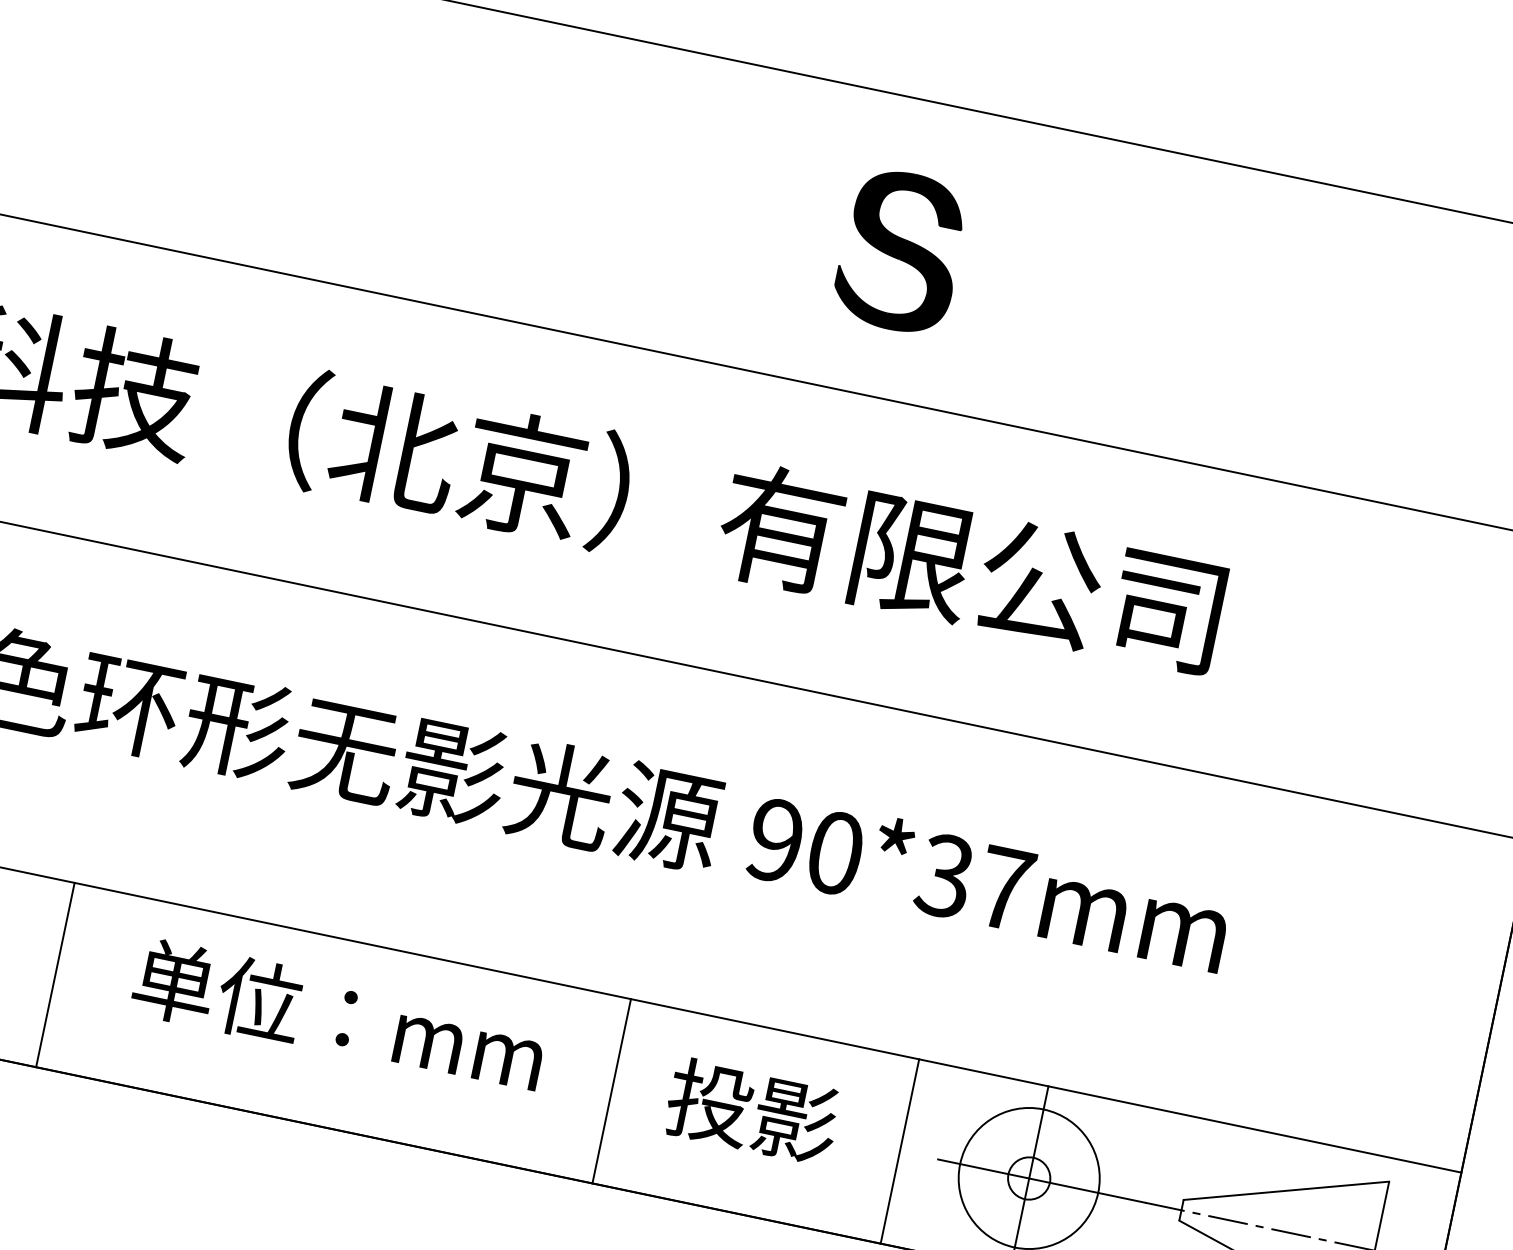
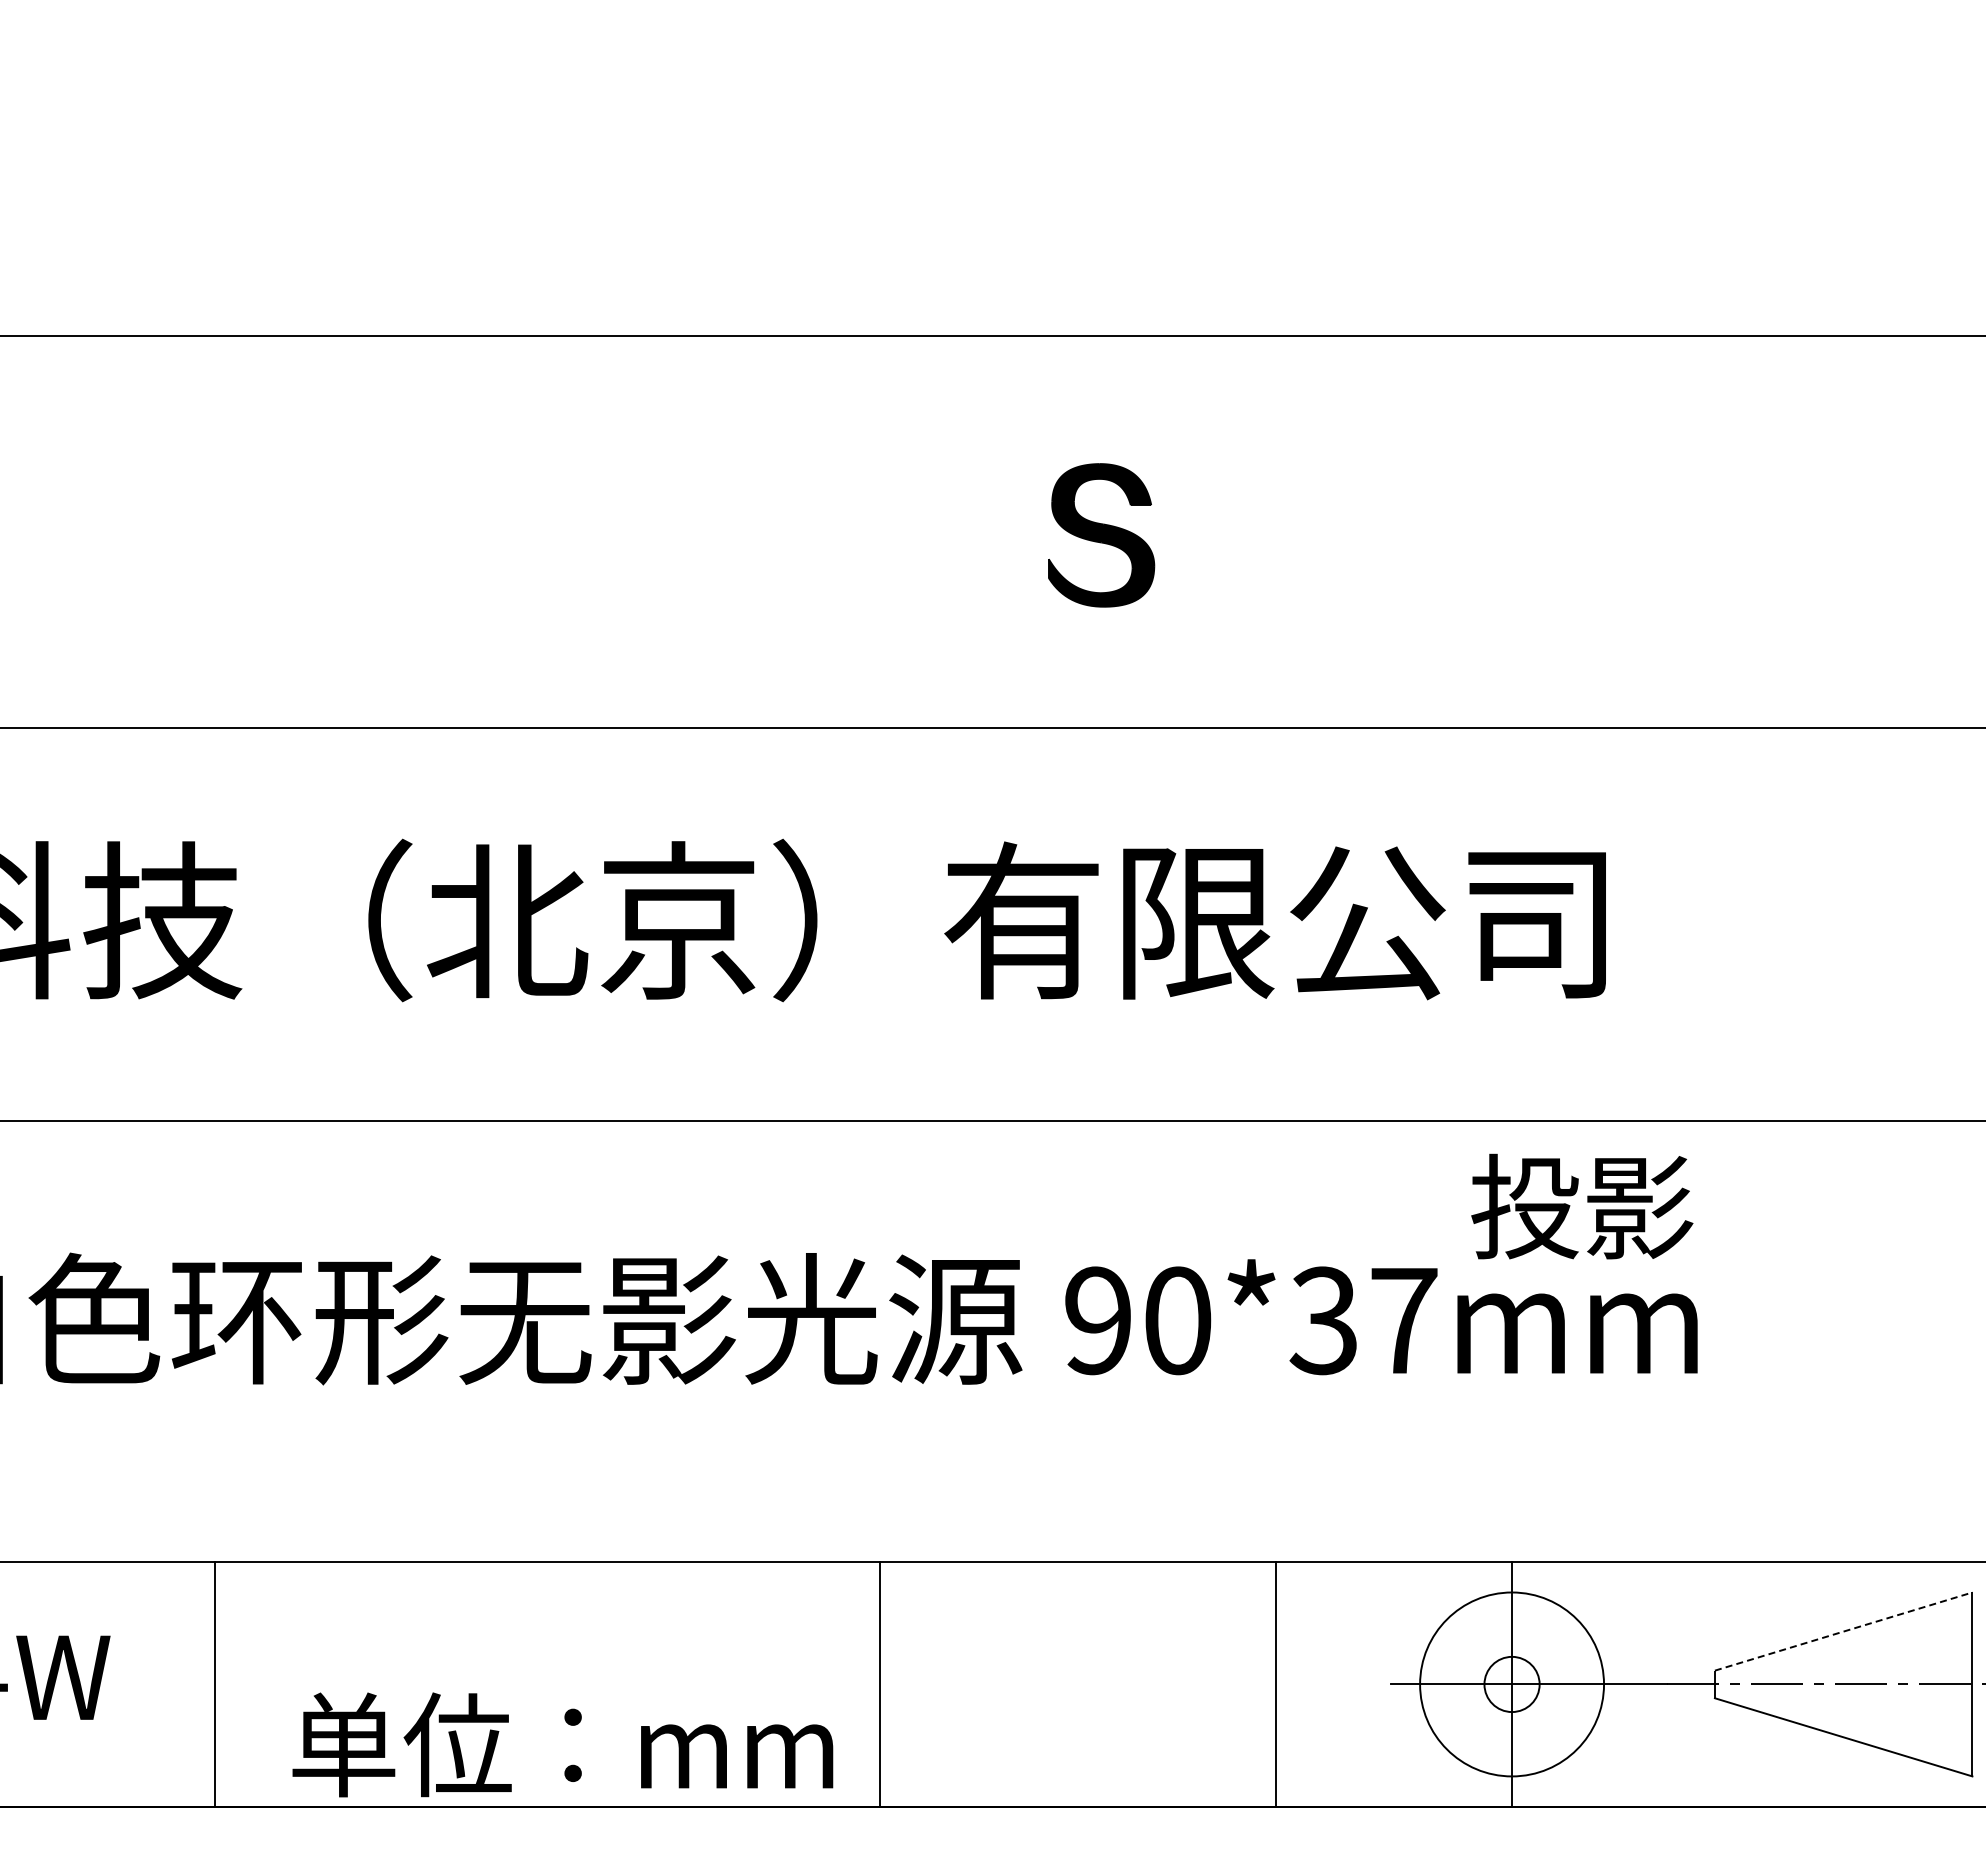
part: (901, 251) -> (1101, 535), size x0.7
text: (338, 1016) -> (562, 1744), moved
line: (611, 1091) -> (879, 1684), moved
text: (752, 1111) -> (1582, 1206), moved
line: (899, 1151) -> (1275, 1684), moved
line: (1286, 1190) -> (1843, 1631), solid -> dashed

